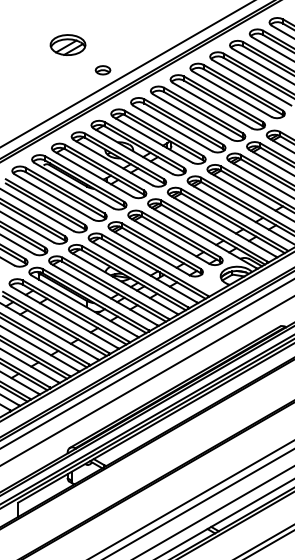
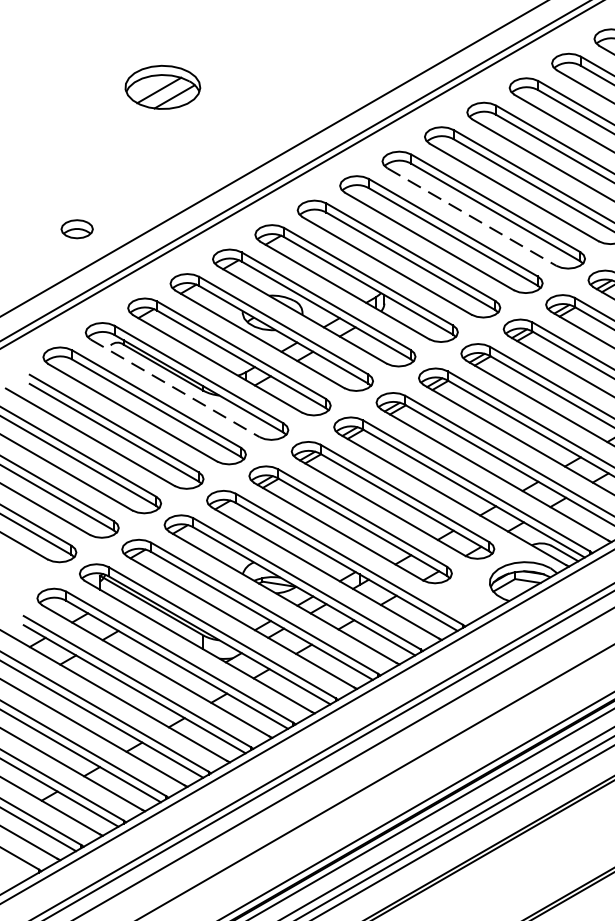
part: (102, 70) -> (76, 229), moved
line: (212, 105) -> (472, 216), solid -> dashed
line: (73, 185) -> (174, 388), solid -> dashed

